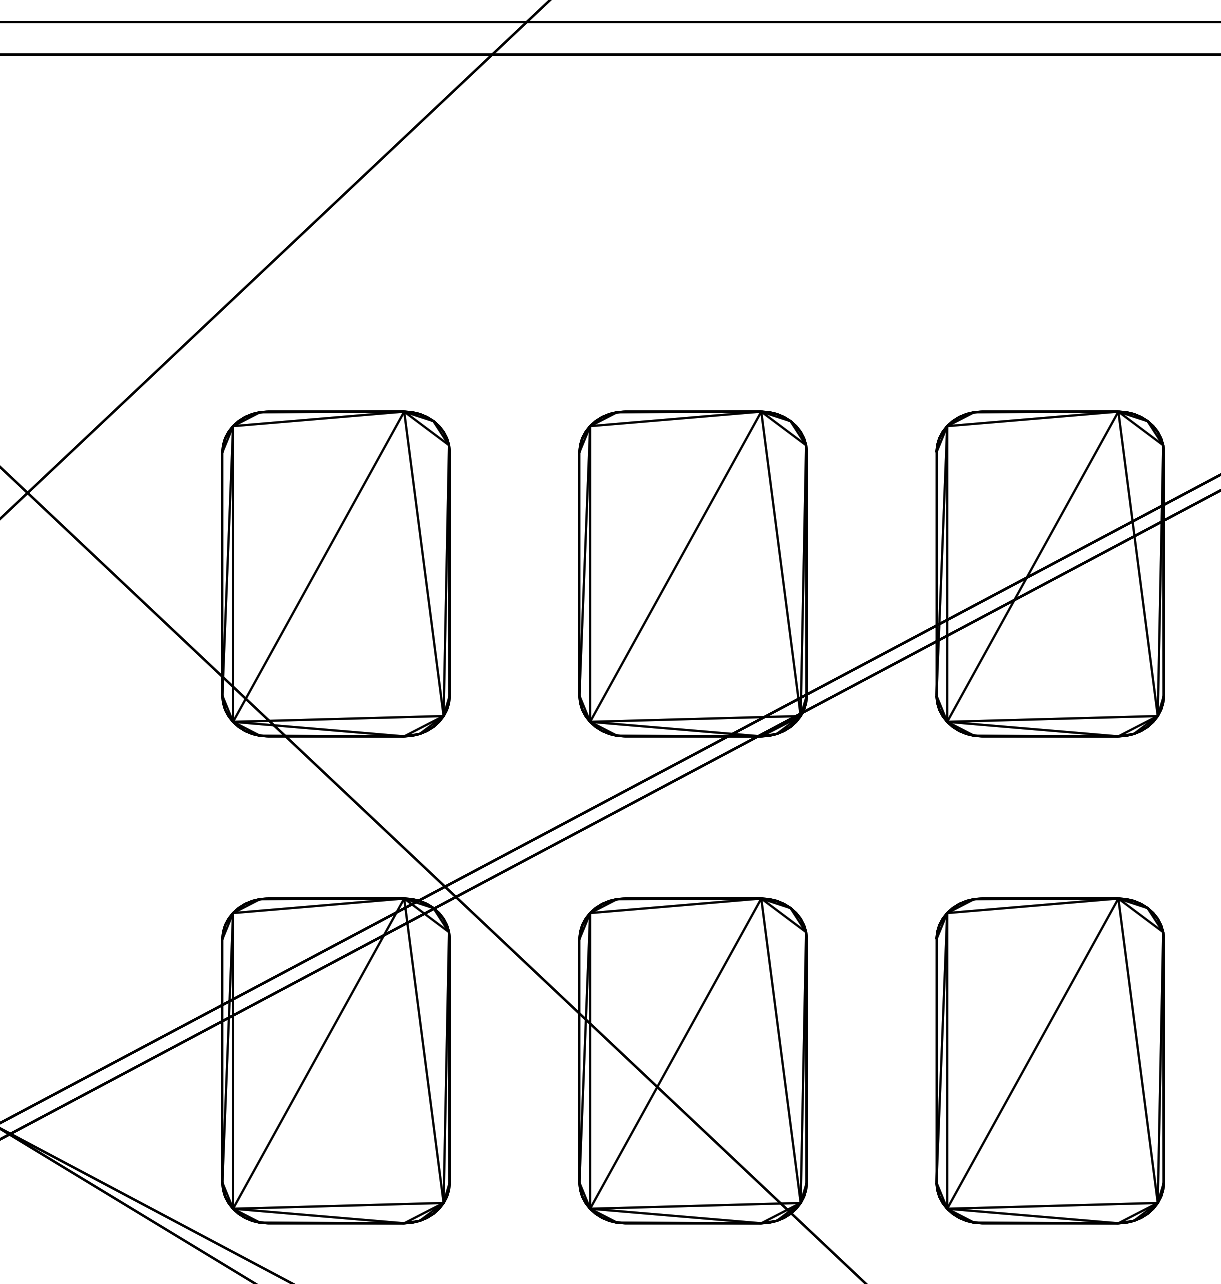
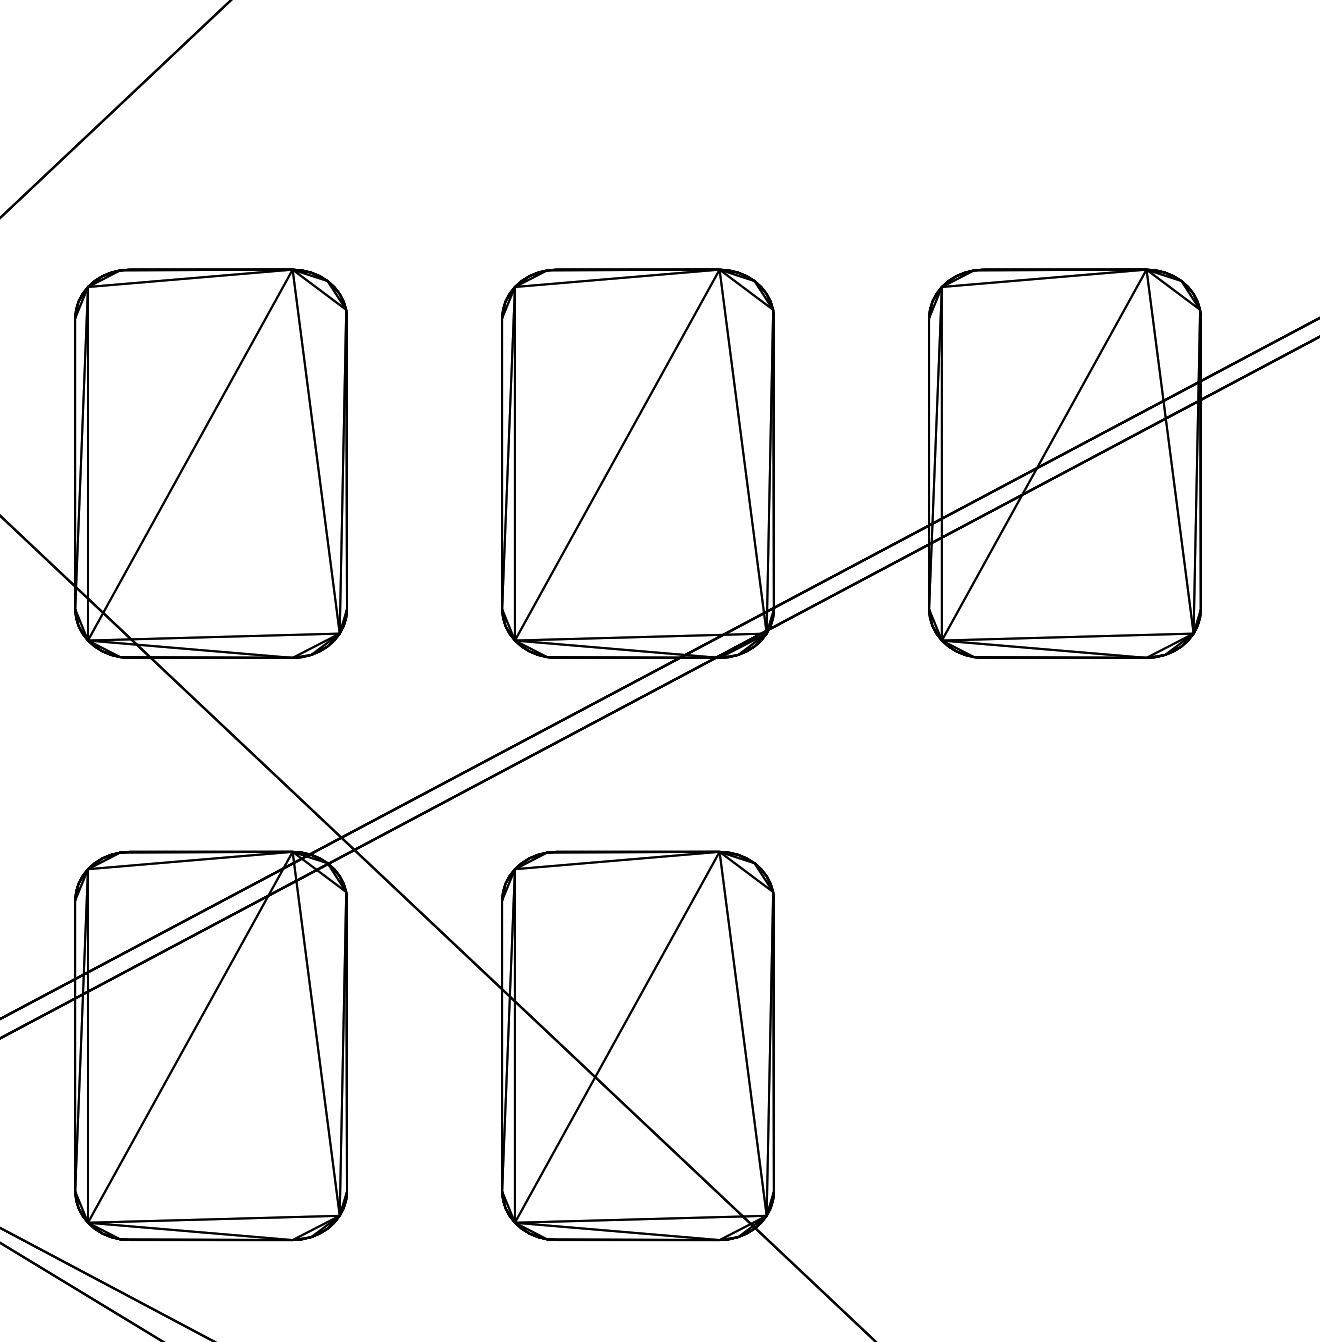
part: (1049, 1060) -> (1064, 1045), removed

